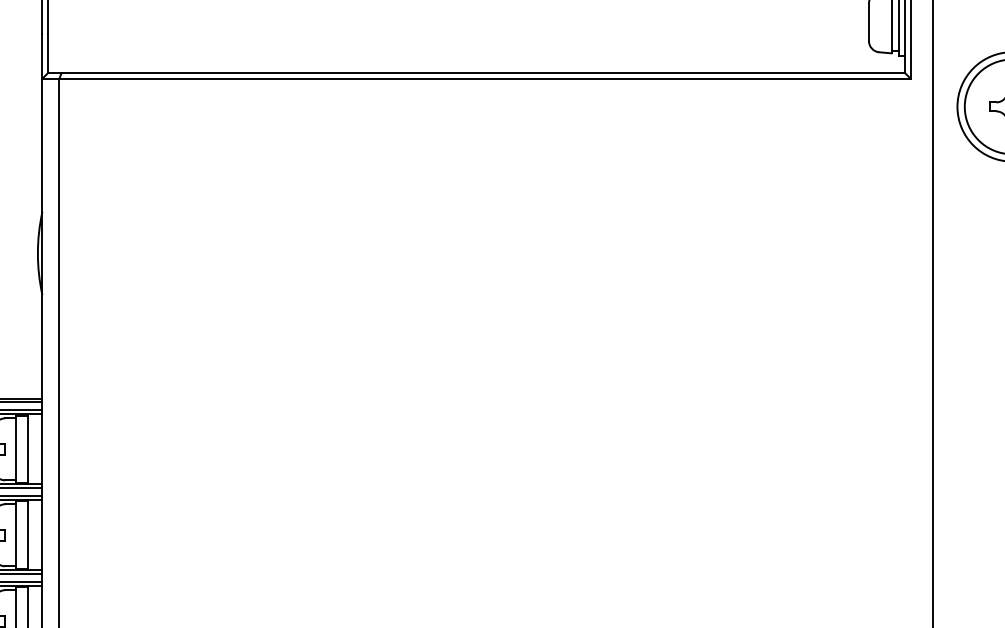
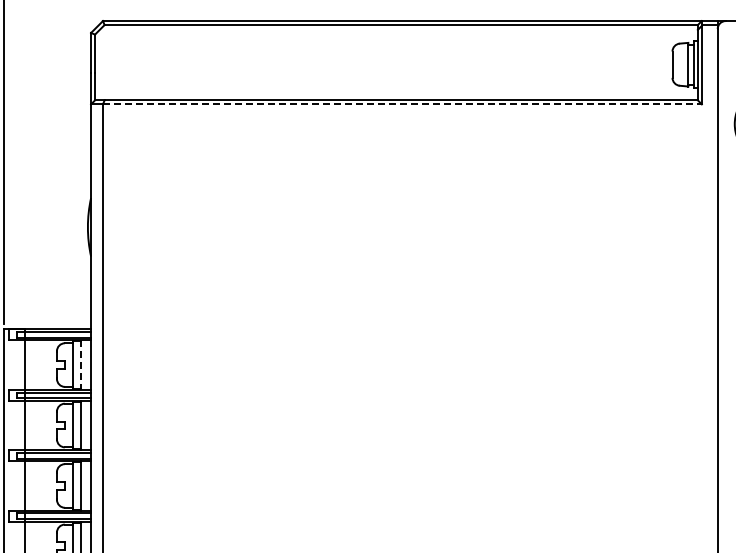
line: (485, 78) -> (402, 104), solid -> dashed
line: (27, 449) -> (80, 365), solid -> dashed

